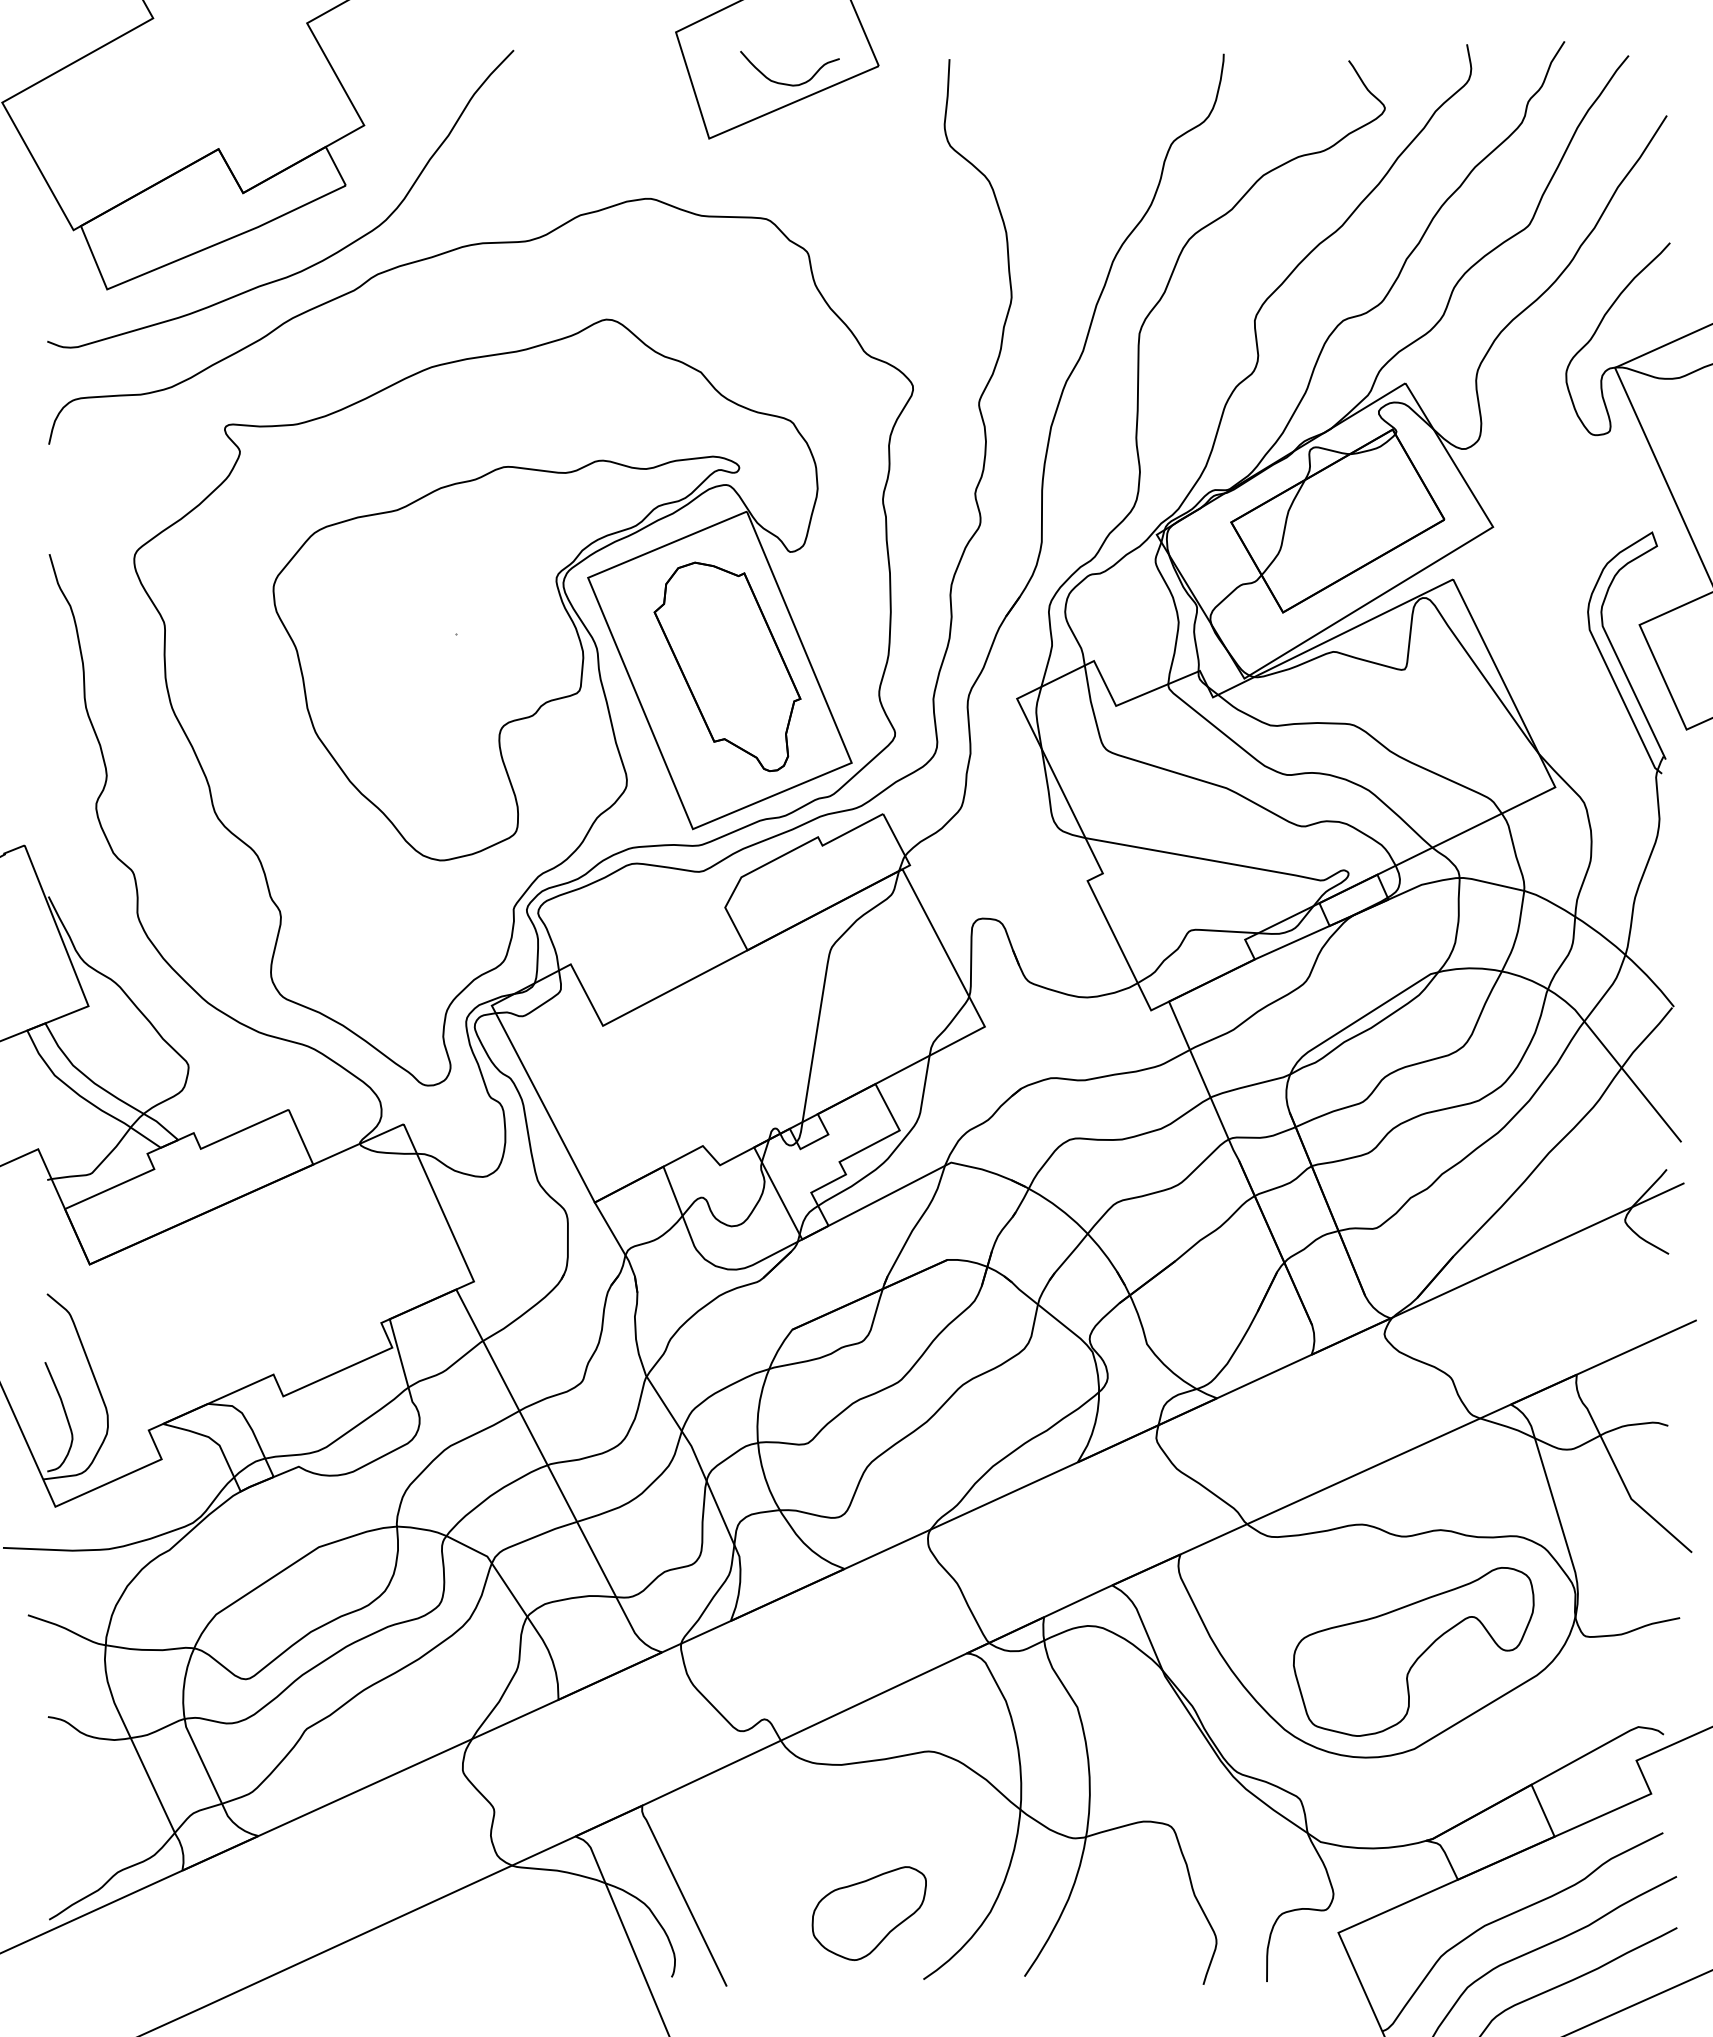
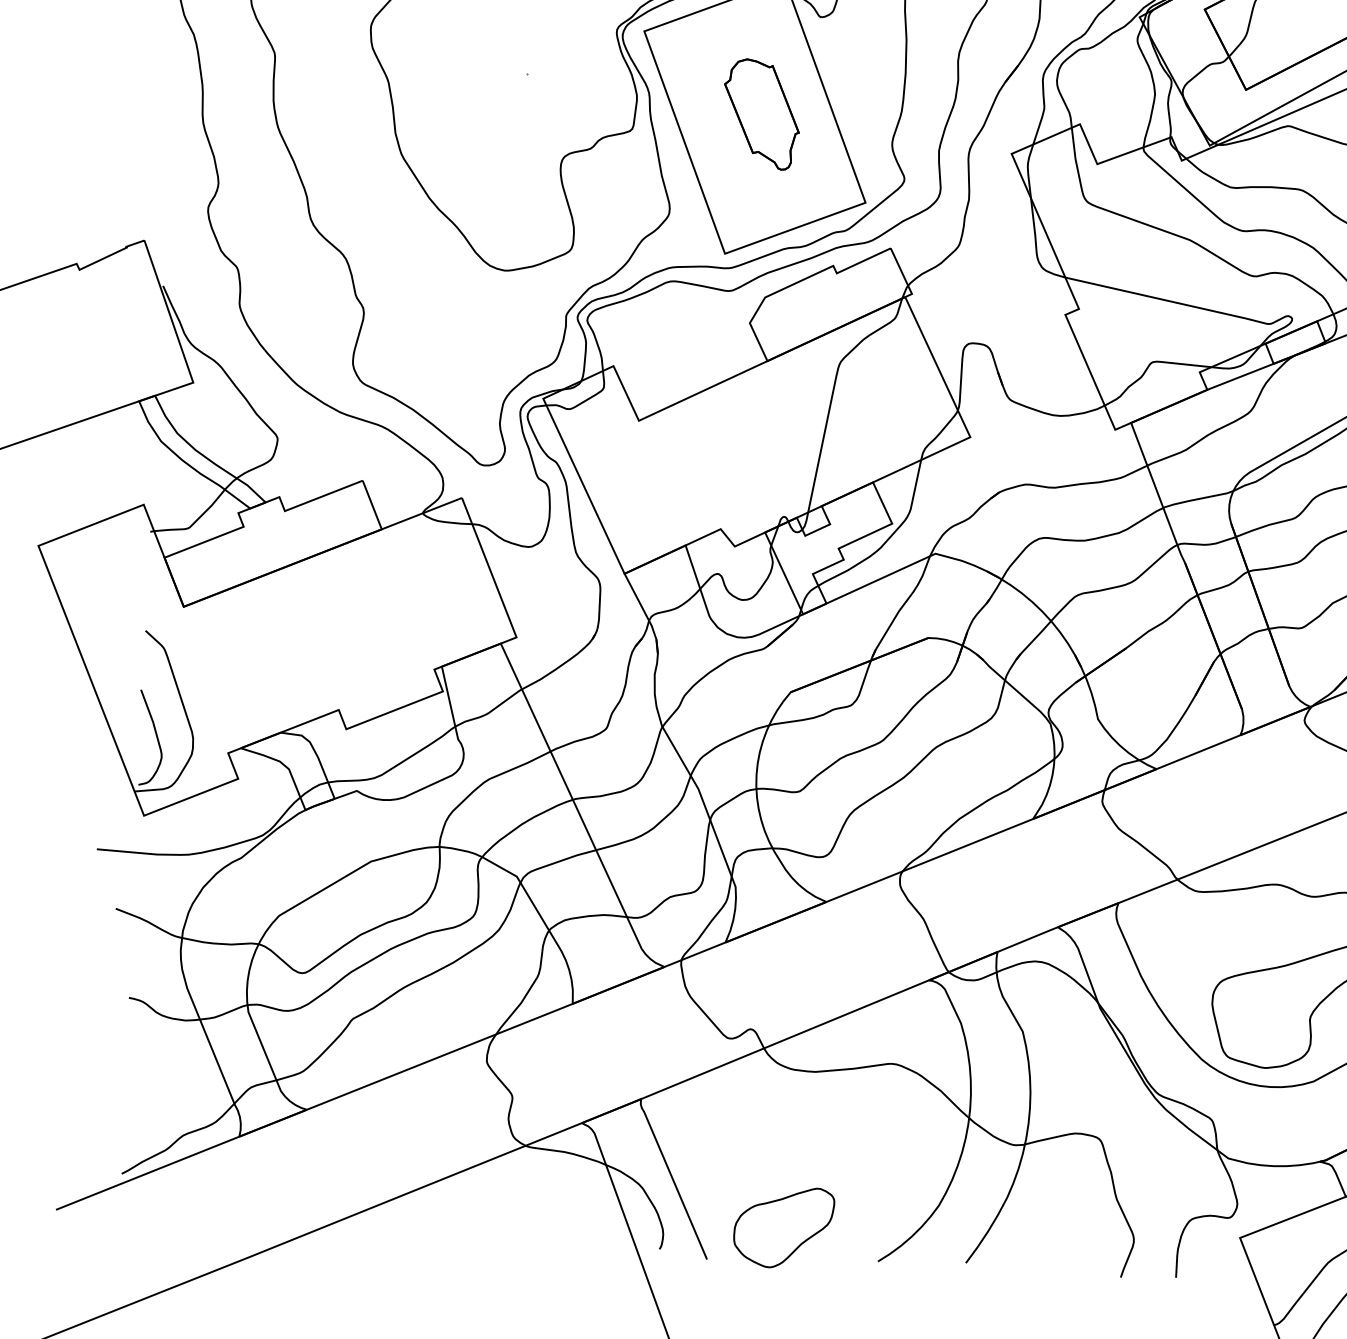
part: (727, 666) -> (761, 114), size x0.6
part: (868, 1913) -> (783, 1227), moved

